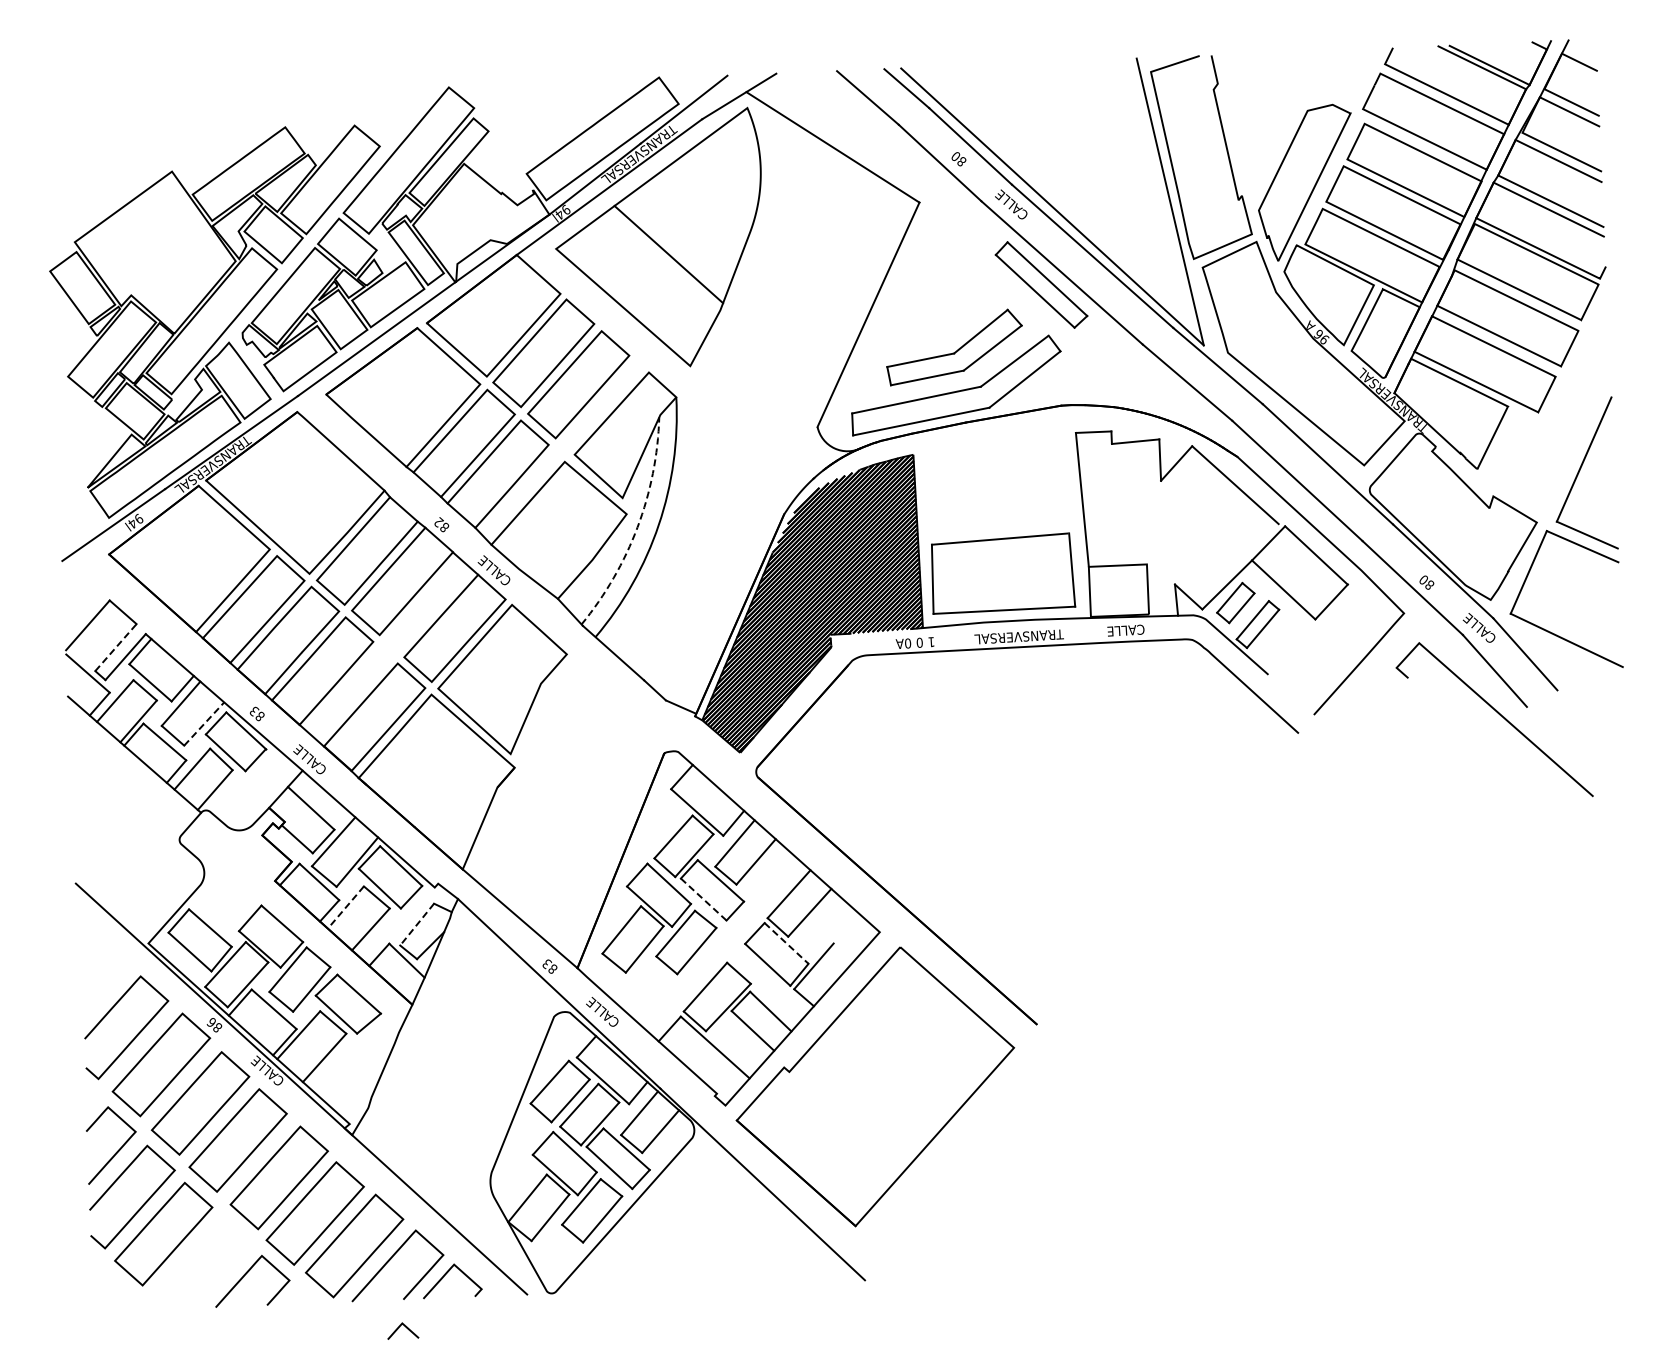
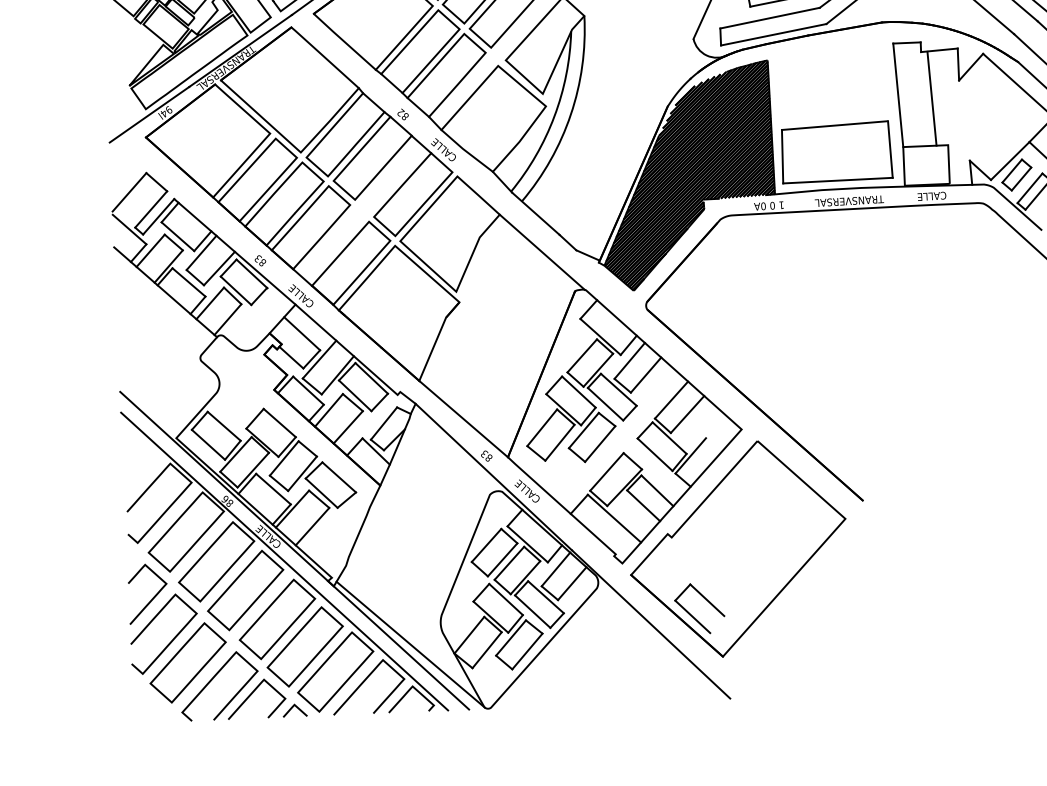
line: (1125, 504) -> (931, 98), added
arc: (637, 527) -> (554, 116), dashed -> solid
line: (116, 647) -> (151, 209), dashed -> solid
line: (621, 702) -> (542, 251), added
line: (204, 723) -> (219, 268), dashed -> solid
line: (704, 899) -> (606, 404), dashed -> solid
line: (345, 907) -> (328, 410), dashed -> solid
line: (417, 924) -> (384, 423), dashed -> solid
line: (786, 943) -> (669, 438), dashed -> solid
line: (288, 1102) -> (284, 561), added
part: (834, 1153) -> (706, 600), added
line: (451, 1210) -> (410, 644), added
curve: (193, 1258) -> (211, 681), added
curve: (405, 1327) -> (296, 707), moved

